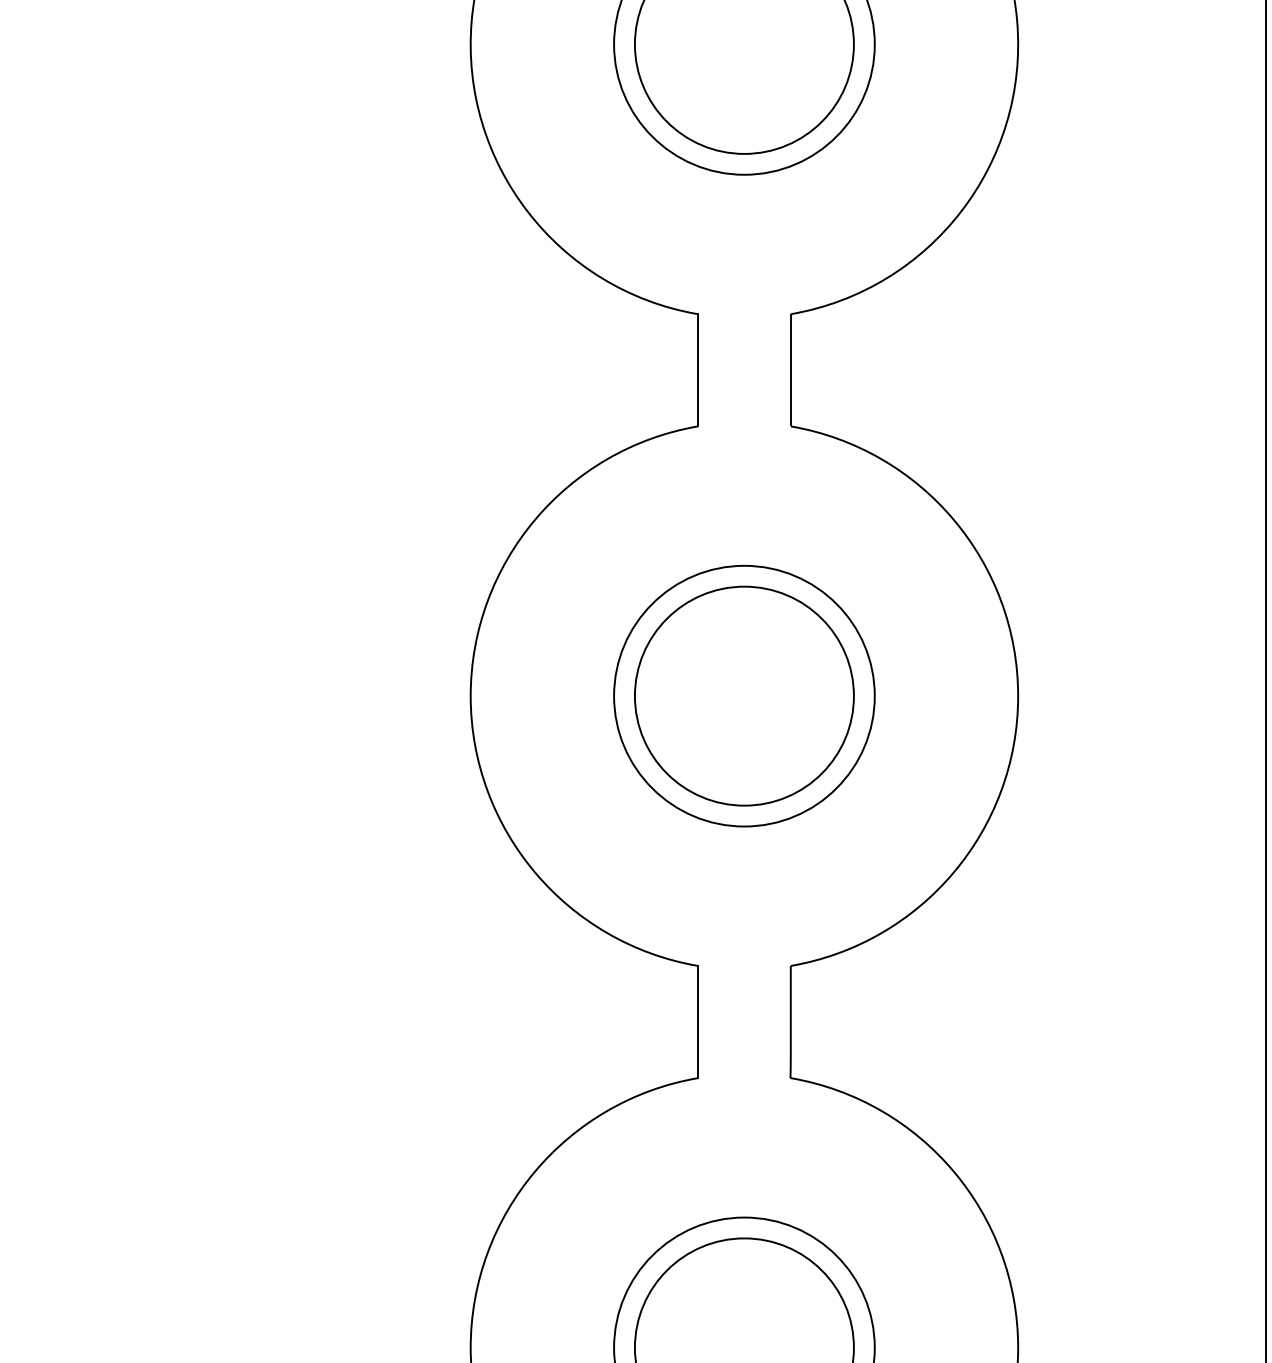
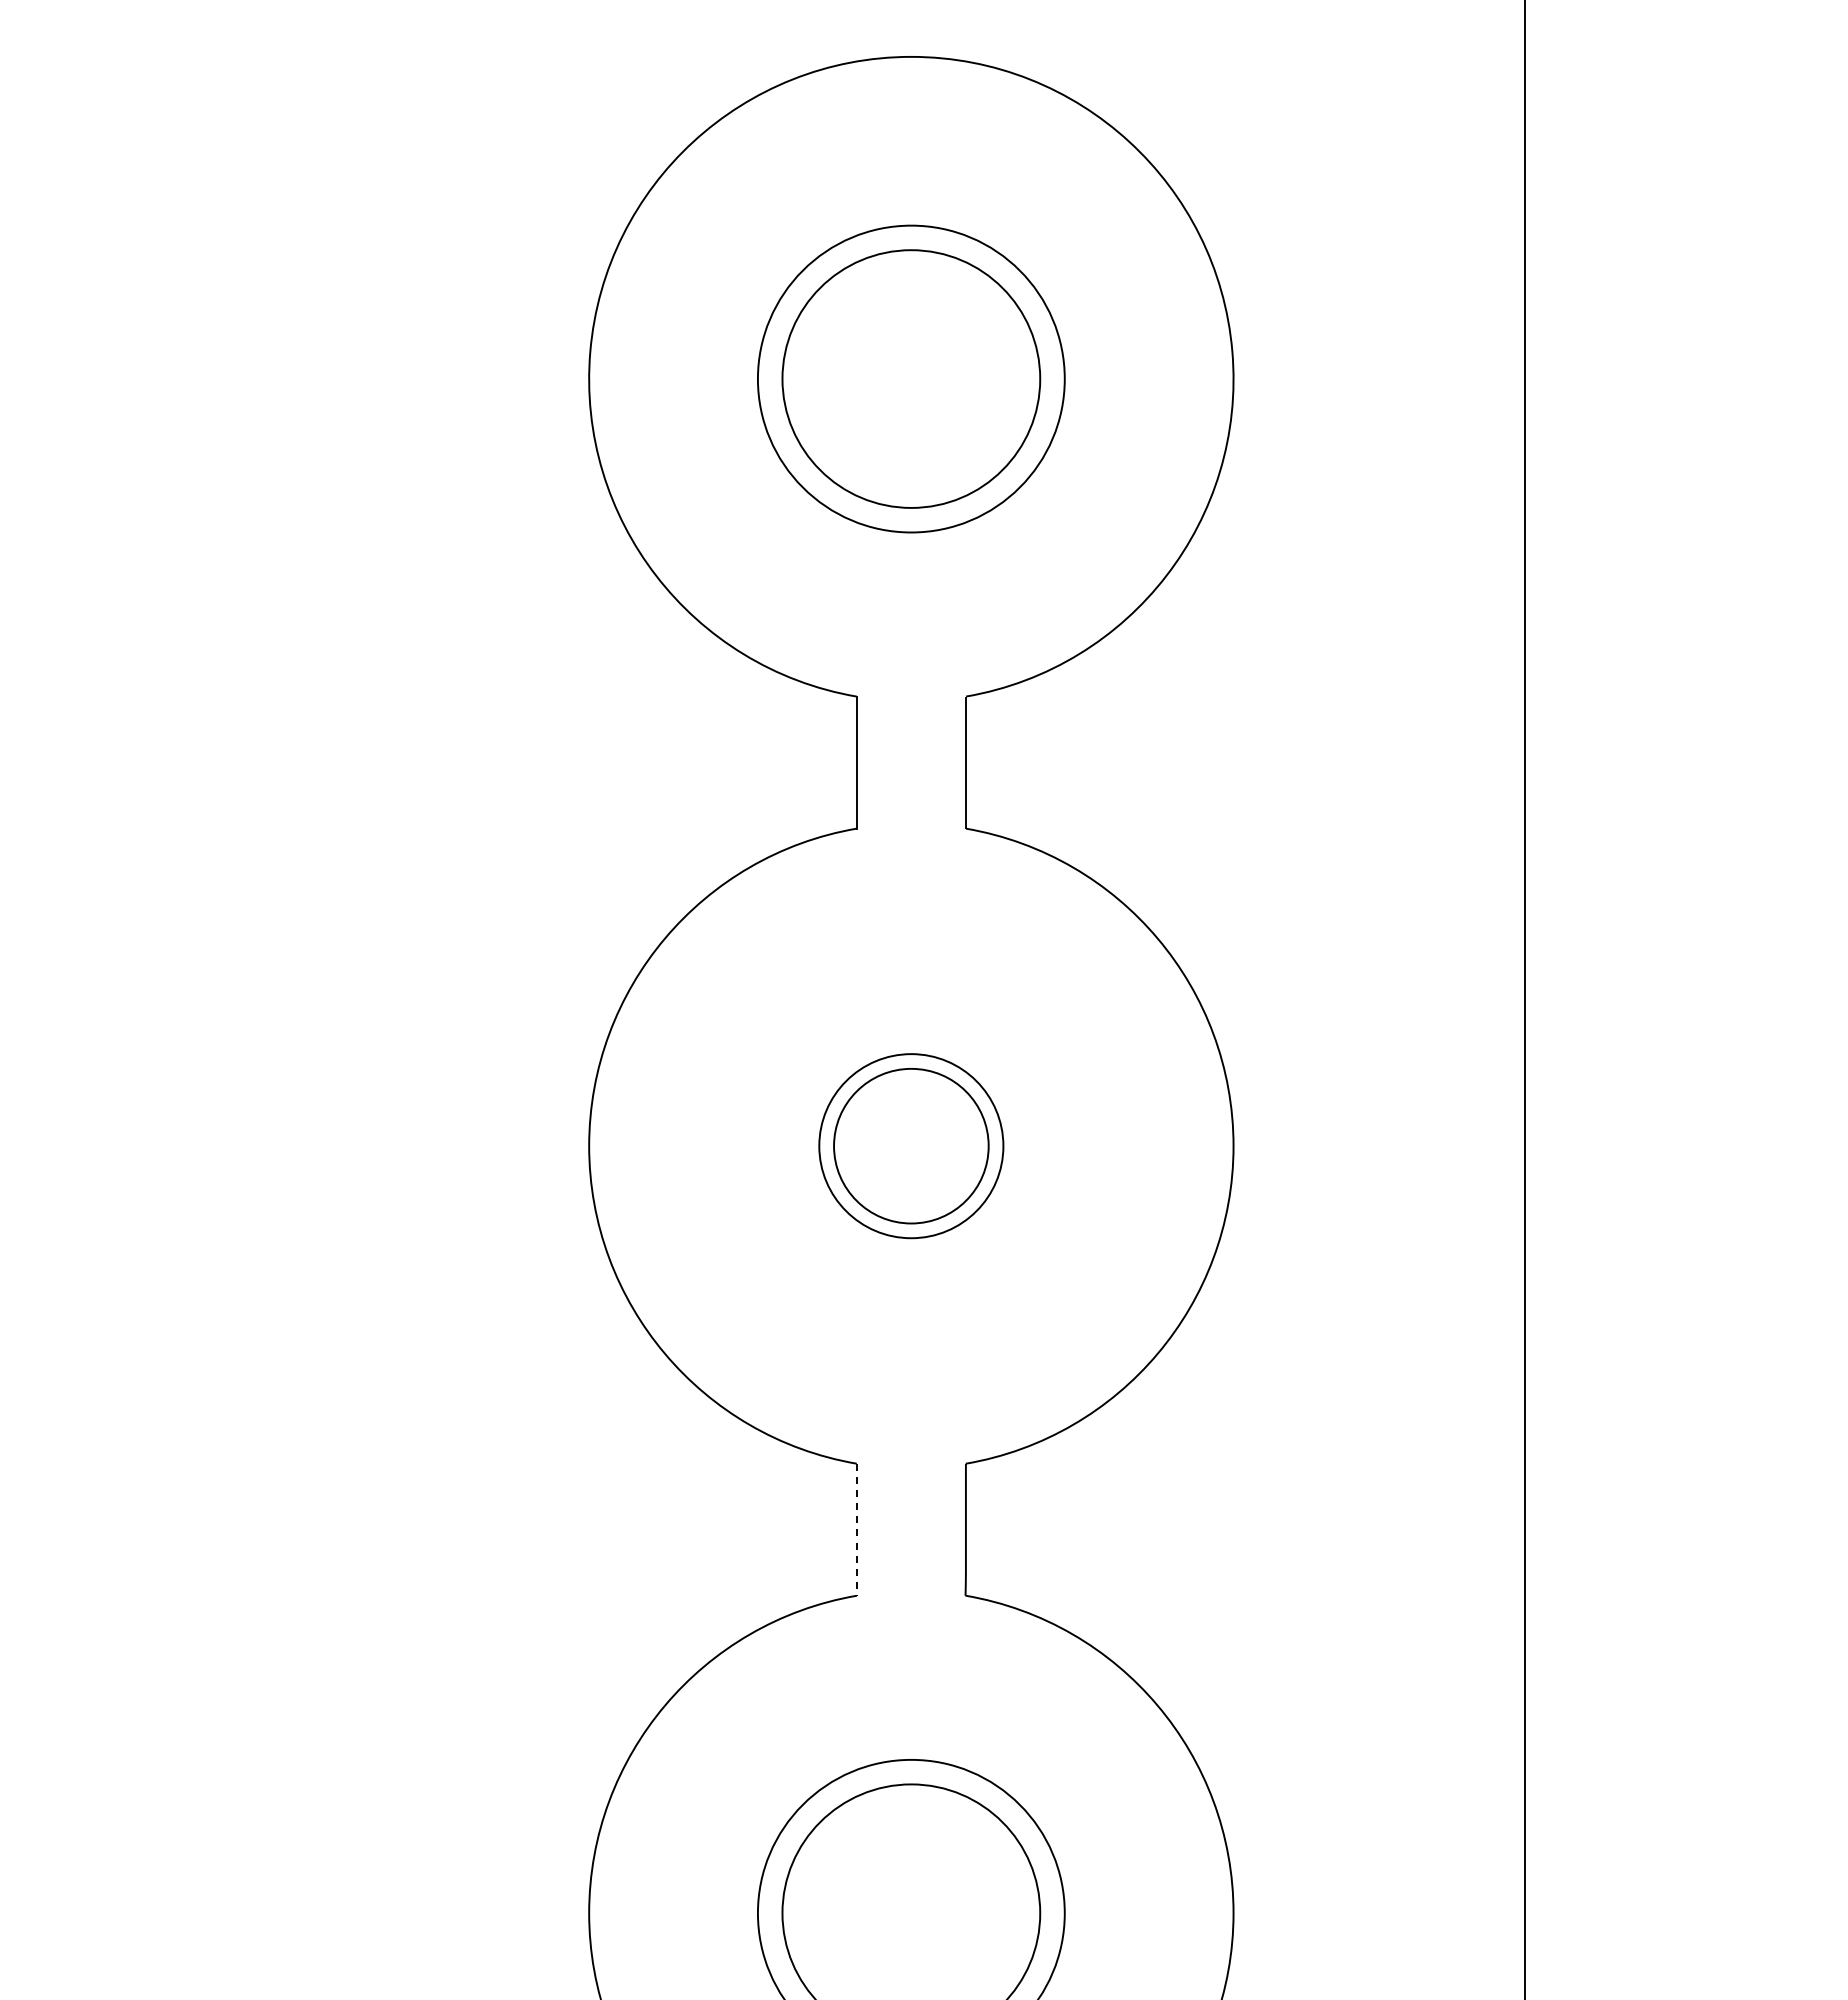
circle: (743, 695) -> (910, 1145), size x0.6
circle: (744, 696) -> (911, 1146), size x0.6
line: (697, 1022) -> (856, 1530), solid -> dashed

